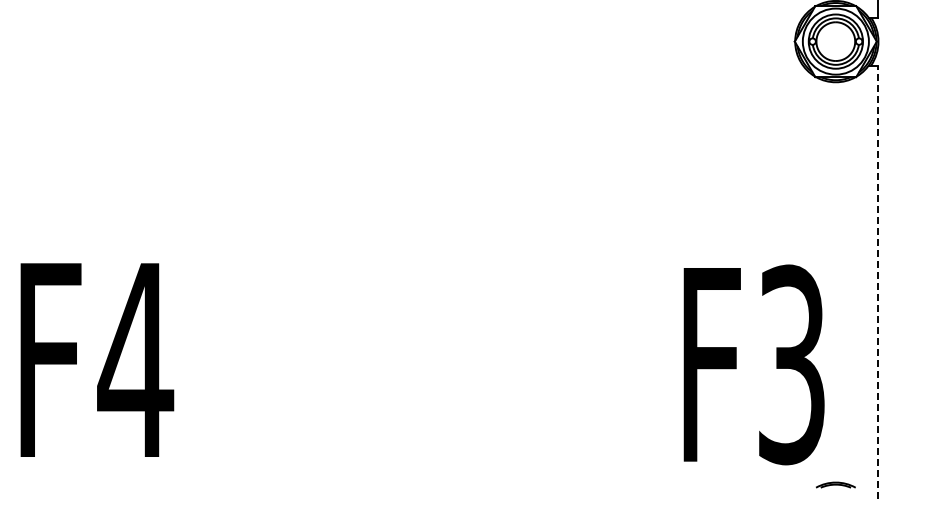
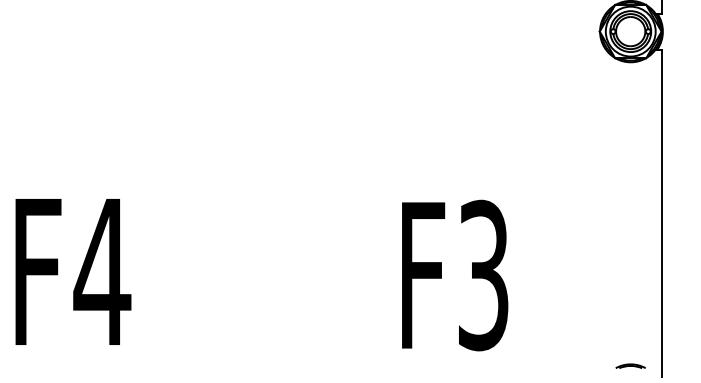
line: (877, 282) -> (662, 213), dashed -> solid
text: (753, 364) -> (454, 275), moved

